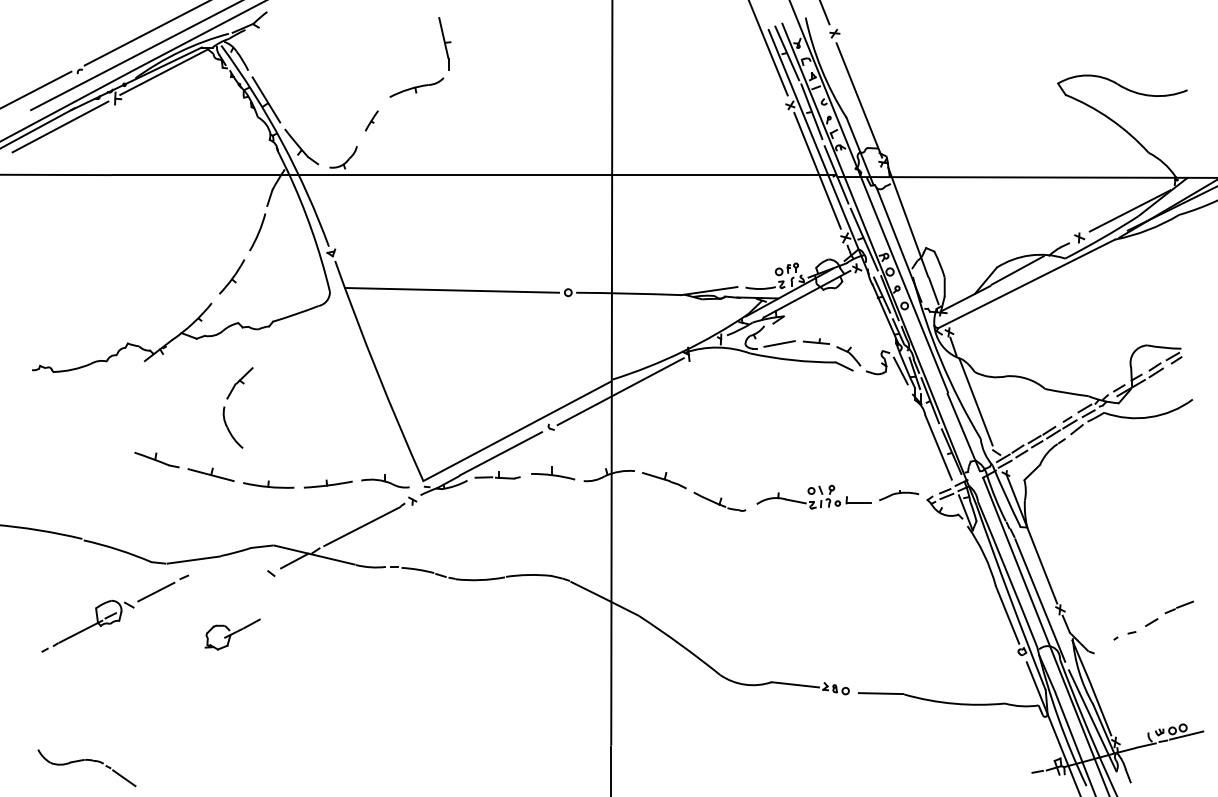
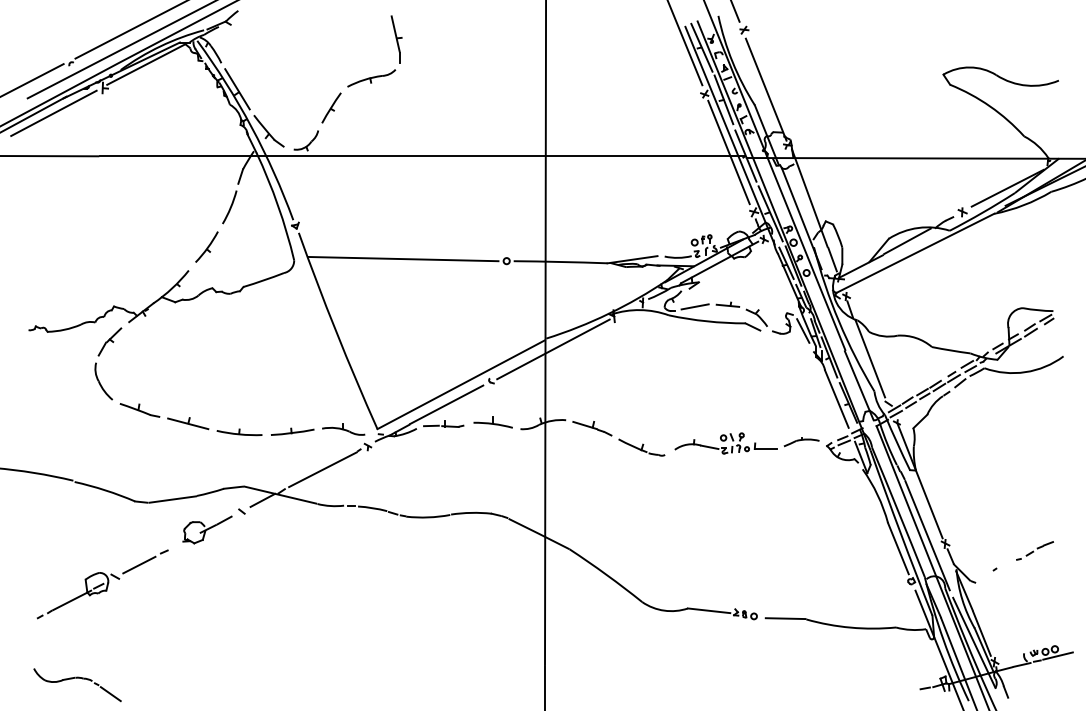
part: (371, 120) -> (331, 107), size x1.67
part: (228, 399) -> (99, 356), moved
part: (114, 613) -> (102, 584), moved
part: (1160, 617) -> (1034, 550), size x0.62
part: (232, 634) -> (207, 529), moved

